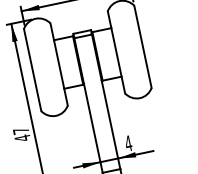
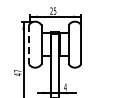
line: (32, 72) -> (28, 45), solid -> dashed

